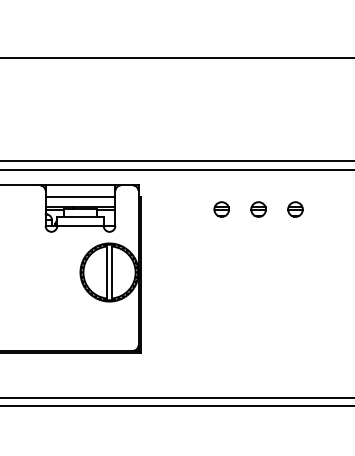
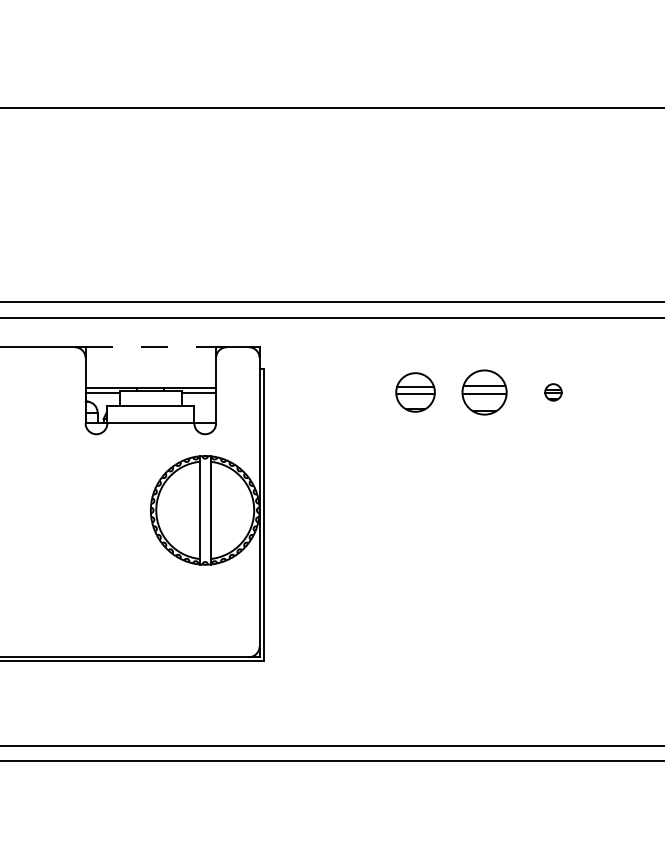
line: (80, 185) -> (150, 347), solid -> dashed
line: (80, 197) -> (150, 369), removed
part: (221, 209) -> (414, 392), size x1.4
part: (258, 209) -> (484, 392), size x1.6
part: (295, 209) -> (553, 392), size x0.6

